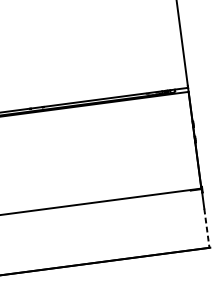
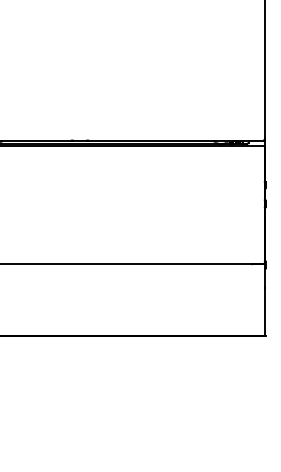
line: (207, 228) -> (265, 312), dashed -> solid

